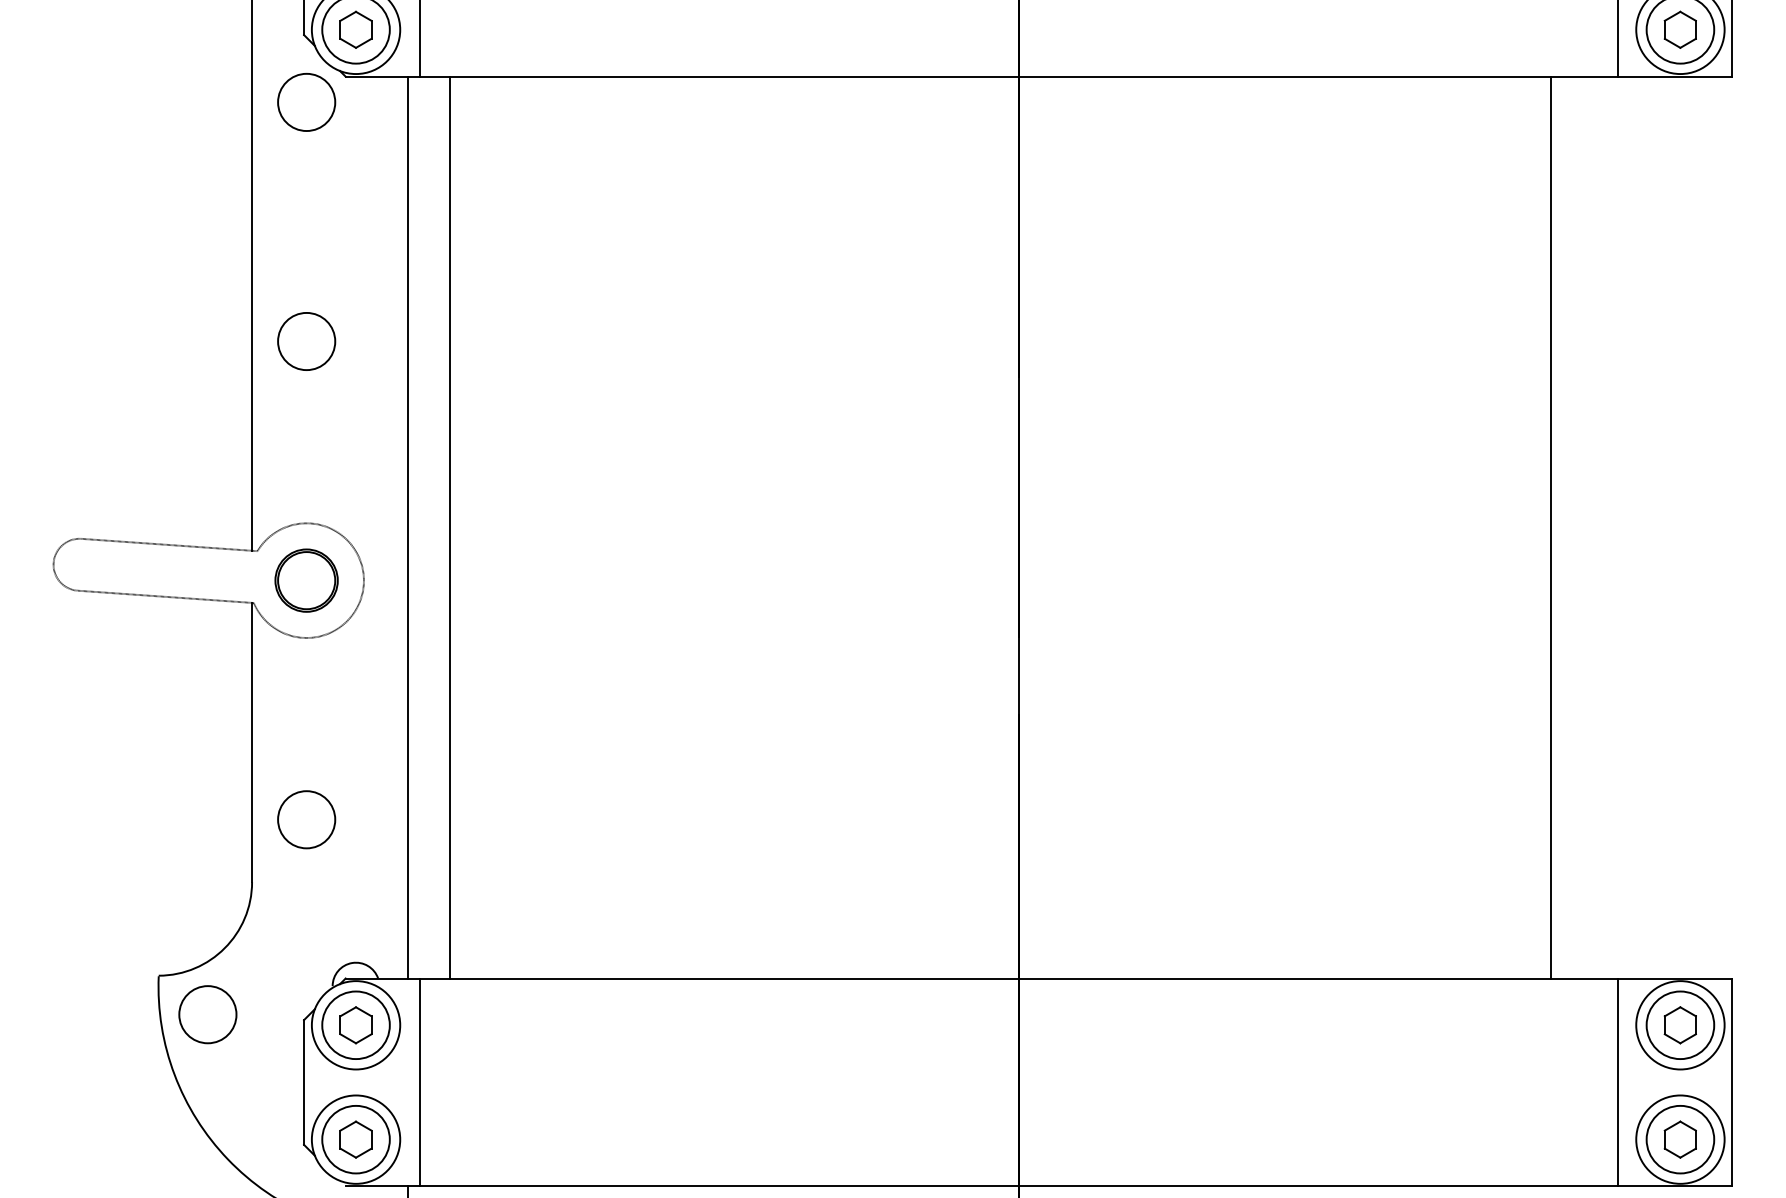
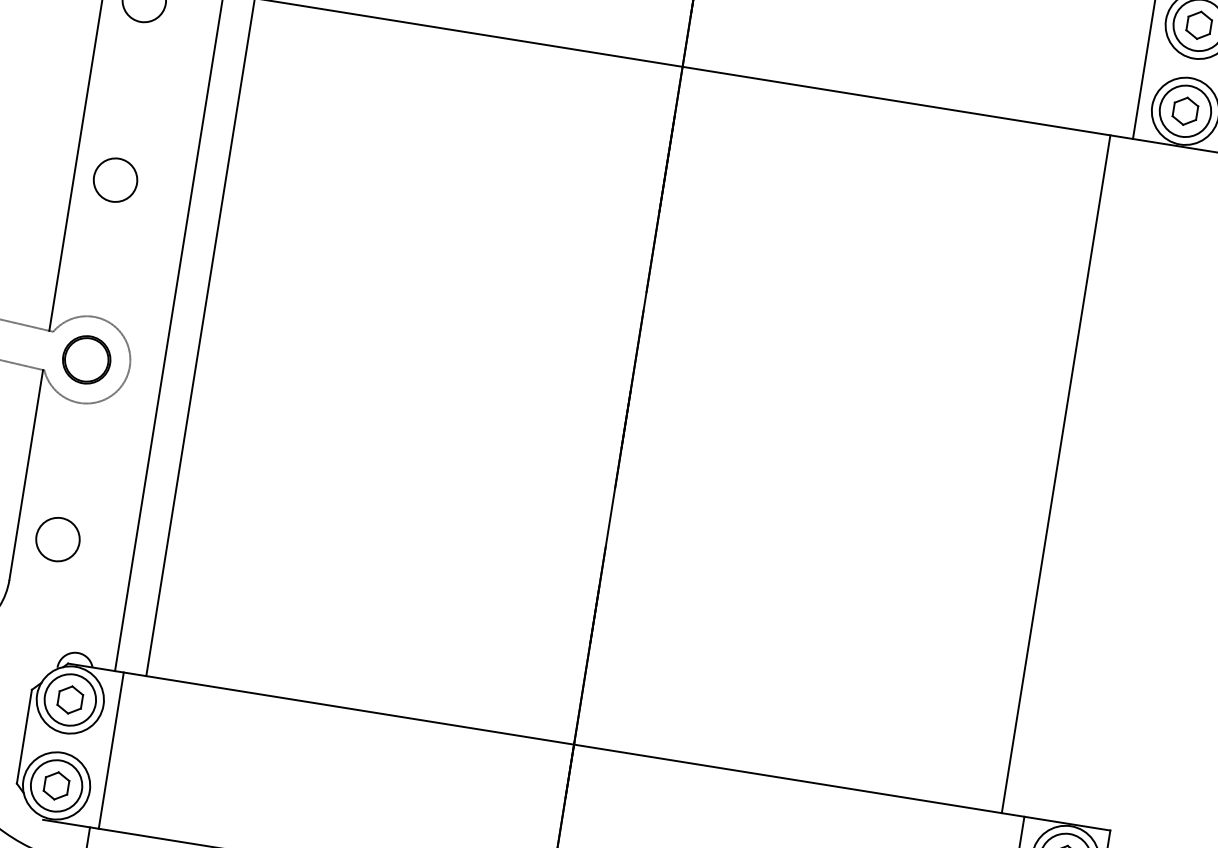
line: (1551, 527) -> (1056, 474), moved

